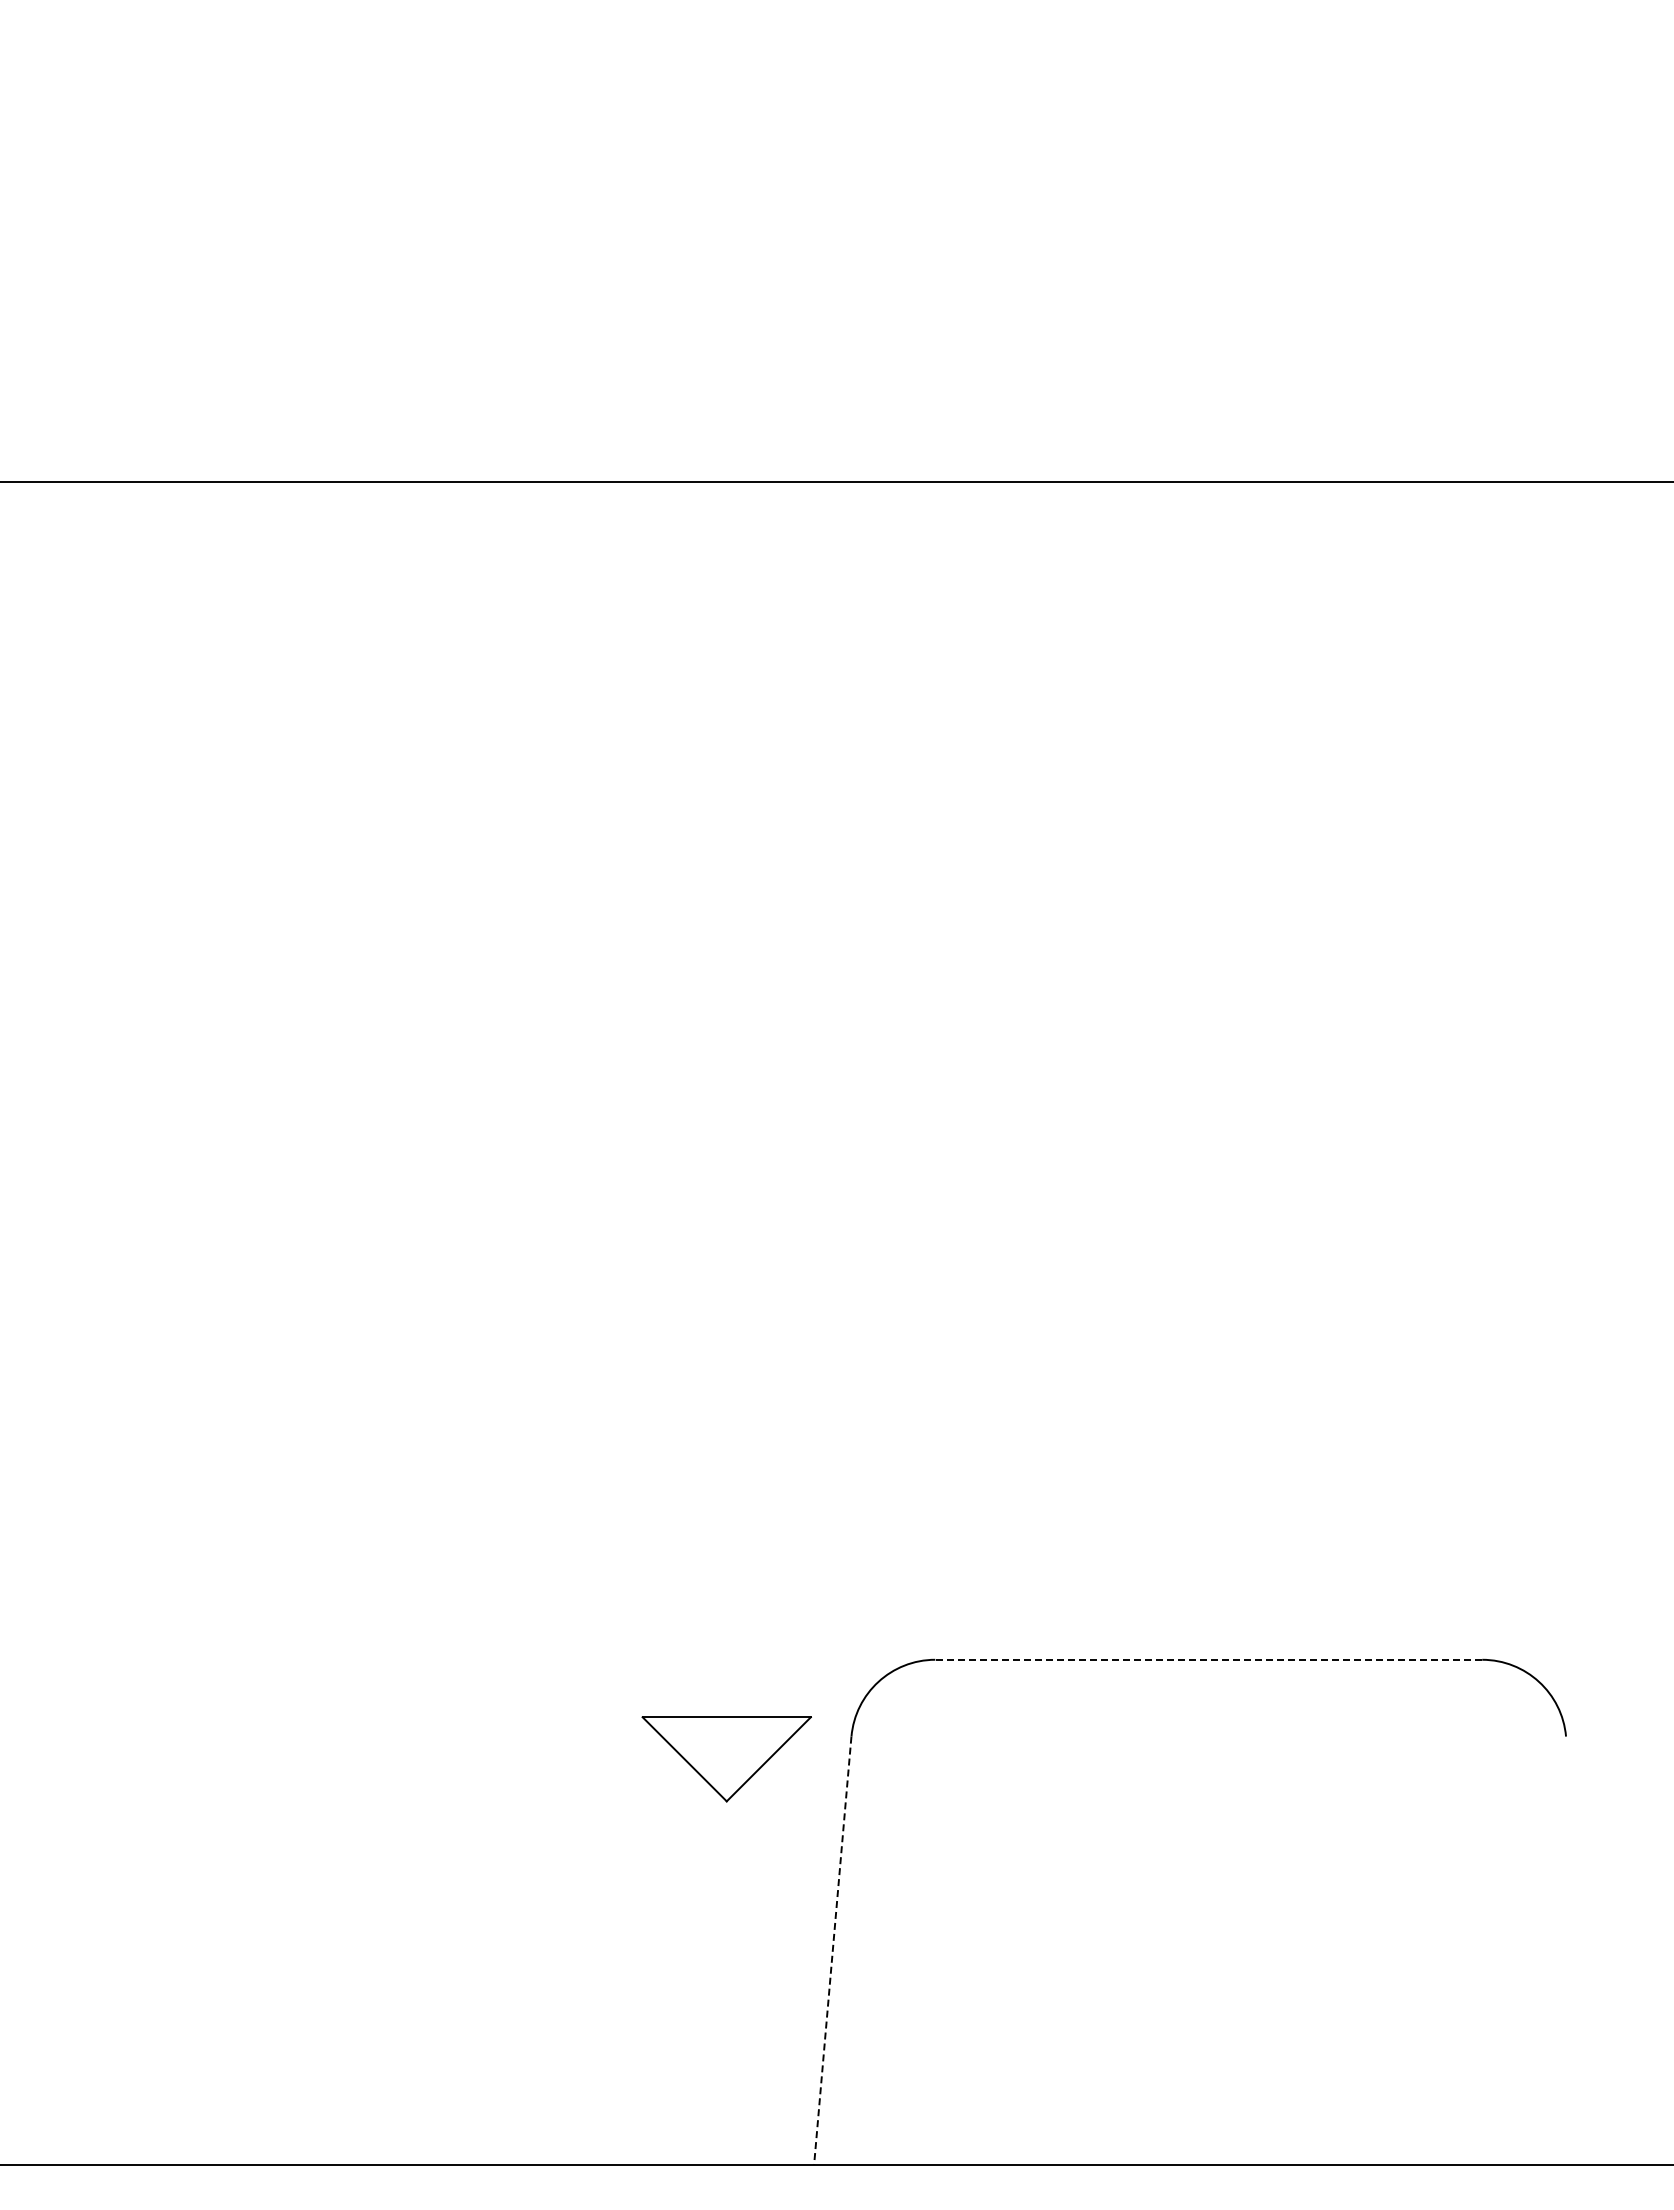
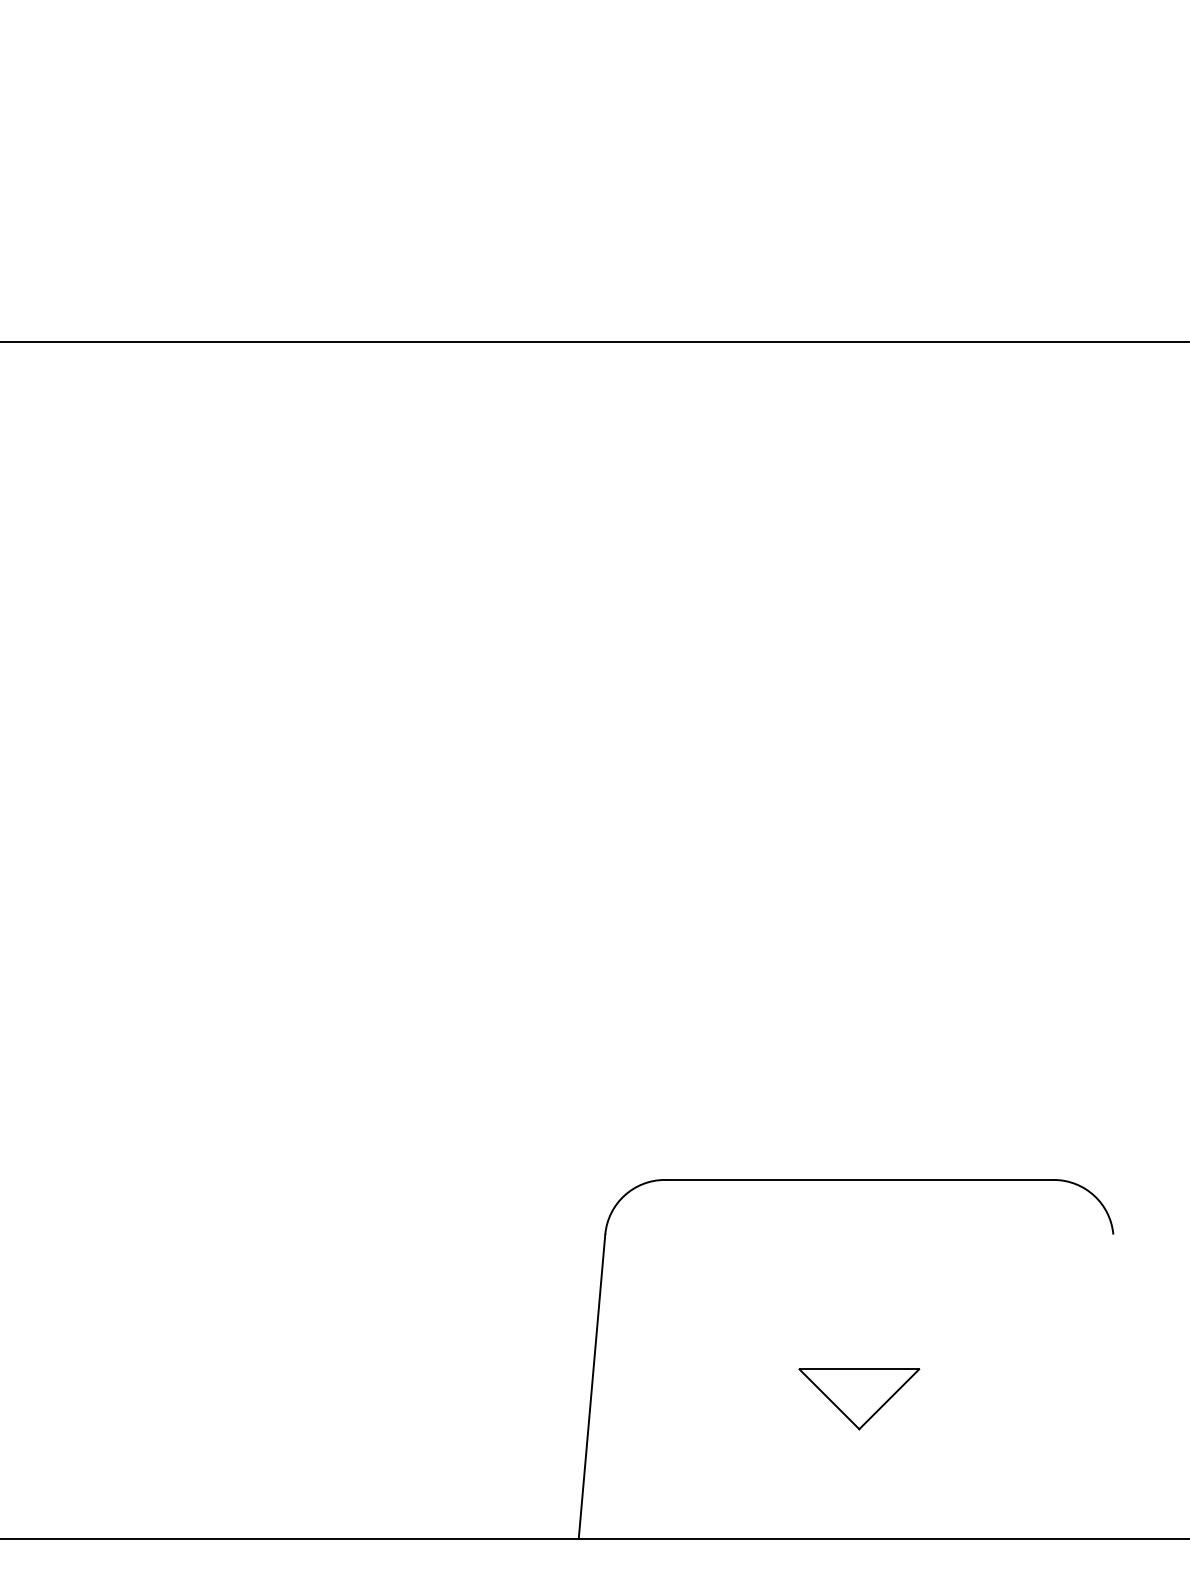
line: (1208, 1659) -> (859, 1179), dashed -> solid
part: (726, 1759) -> (859, 1399), moved
line: (832, 1950) -> (591, 1386), dashed -> solid

